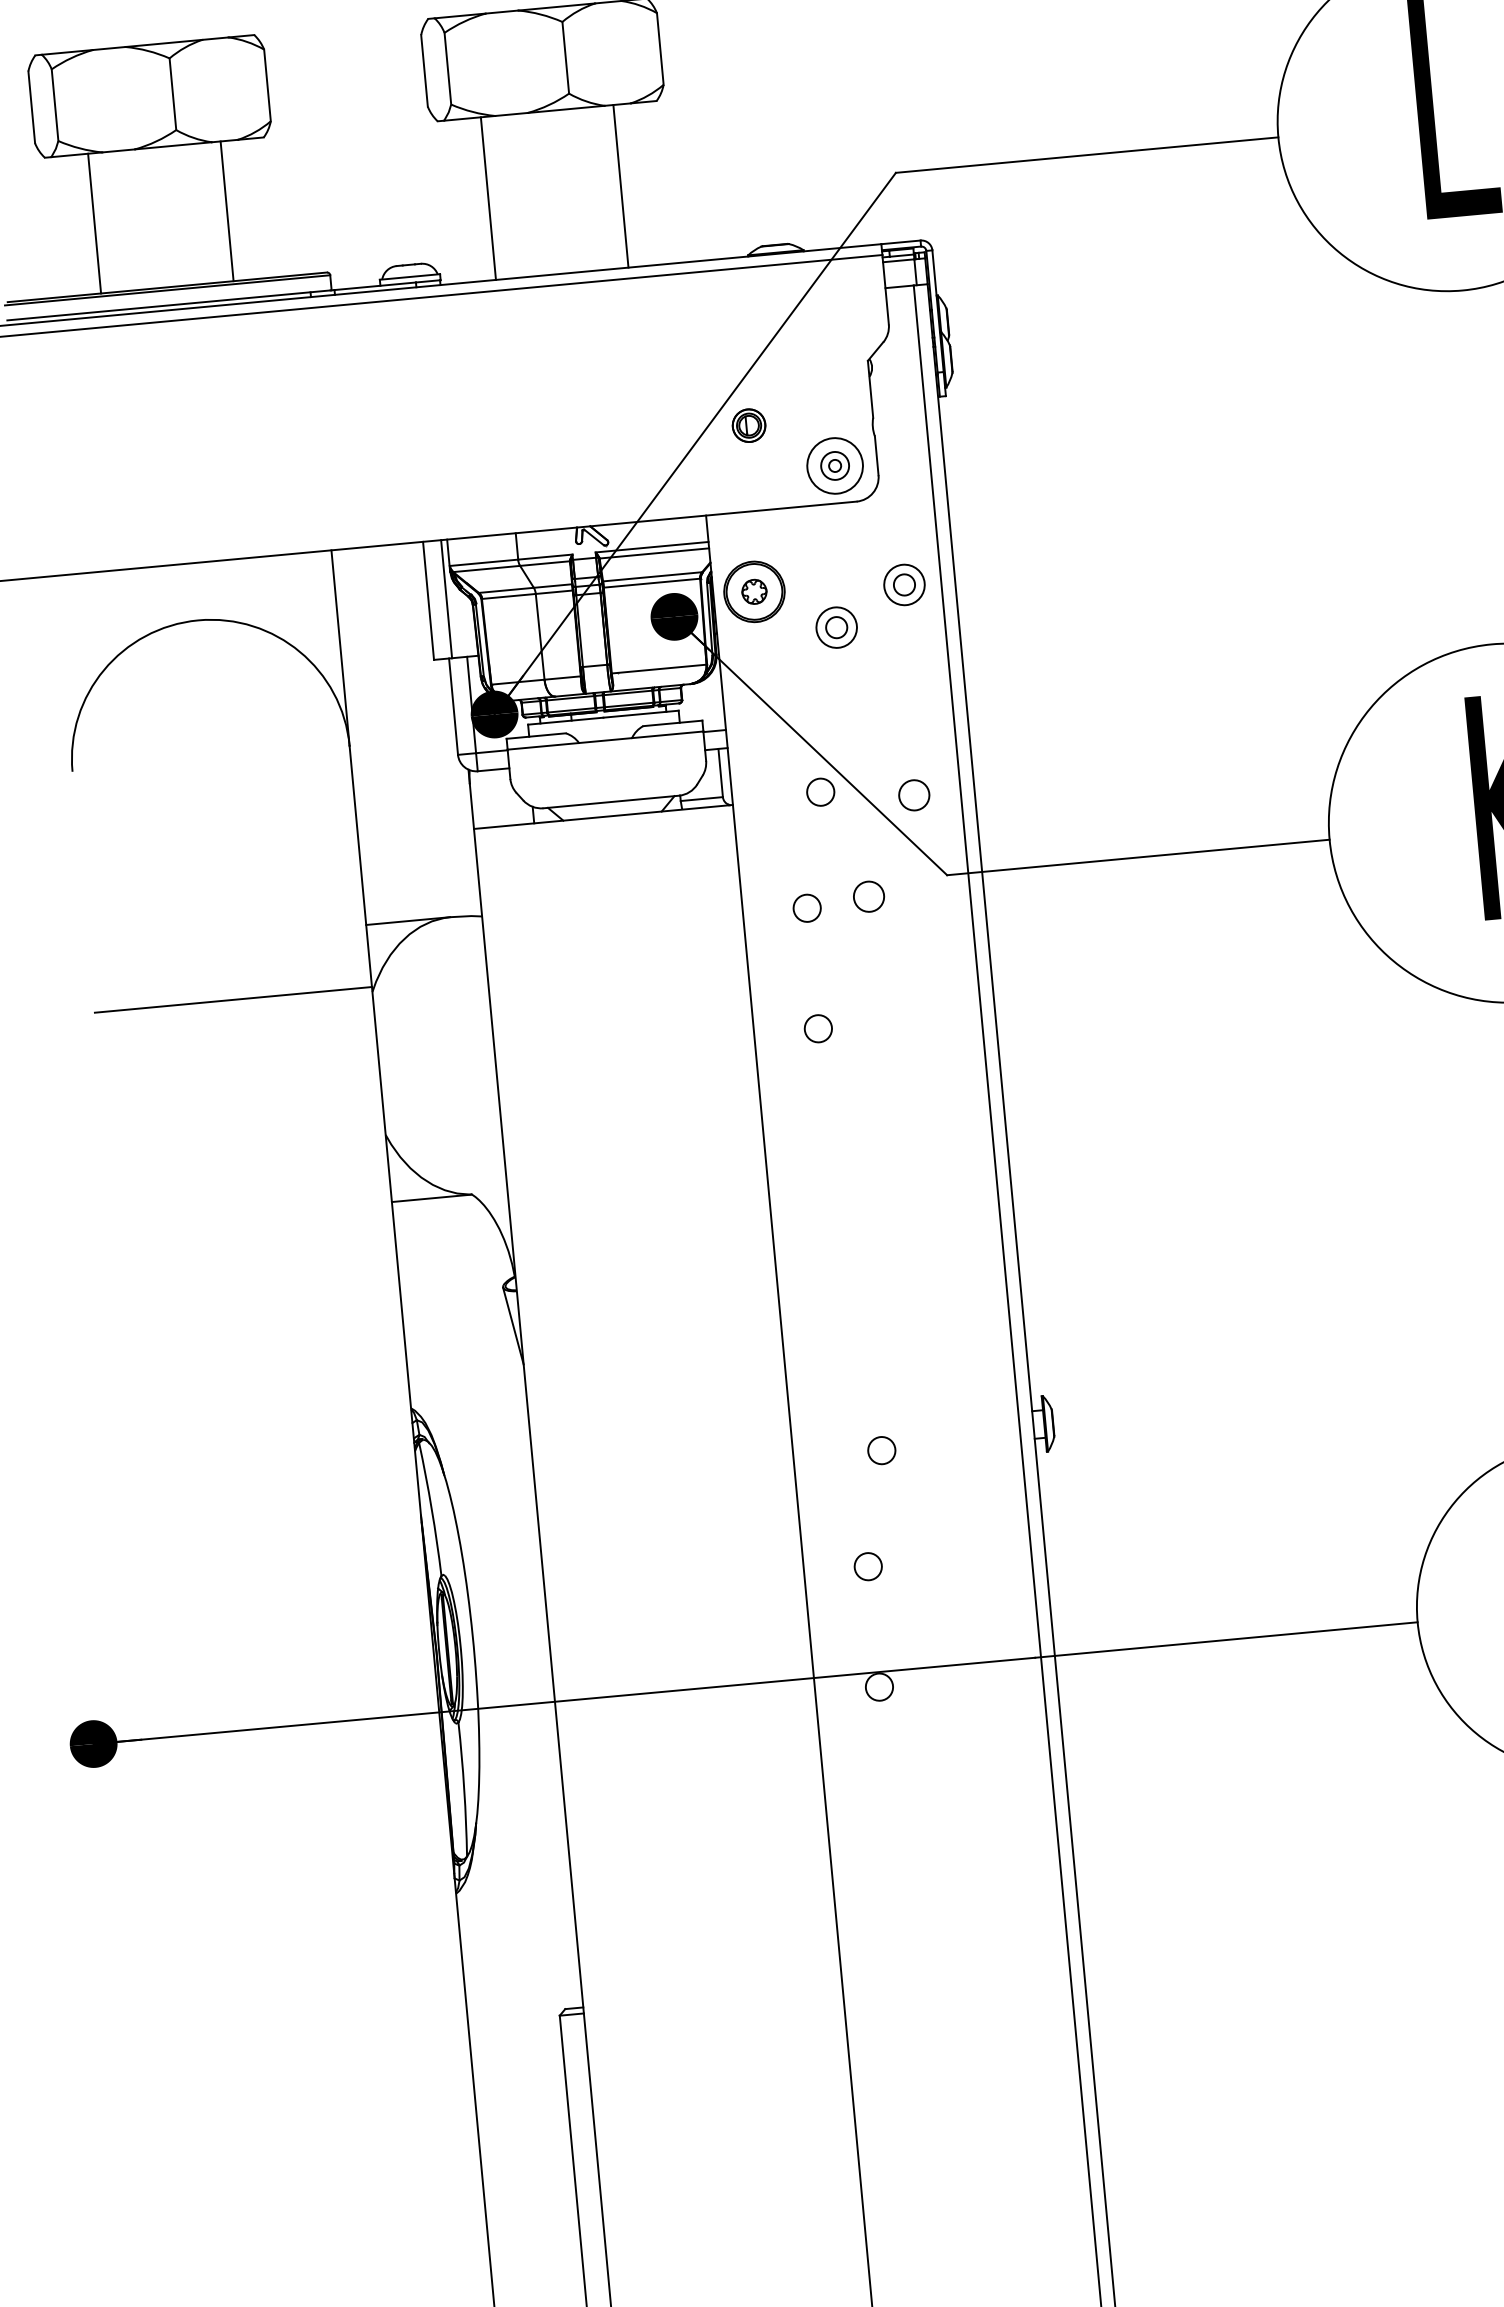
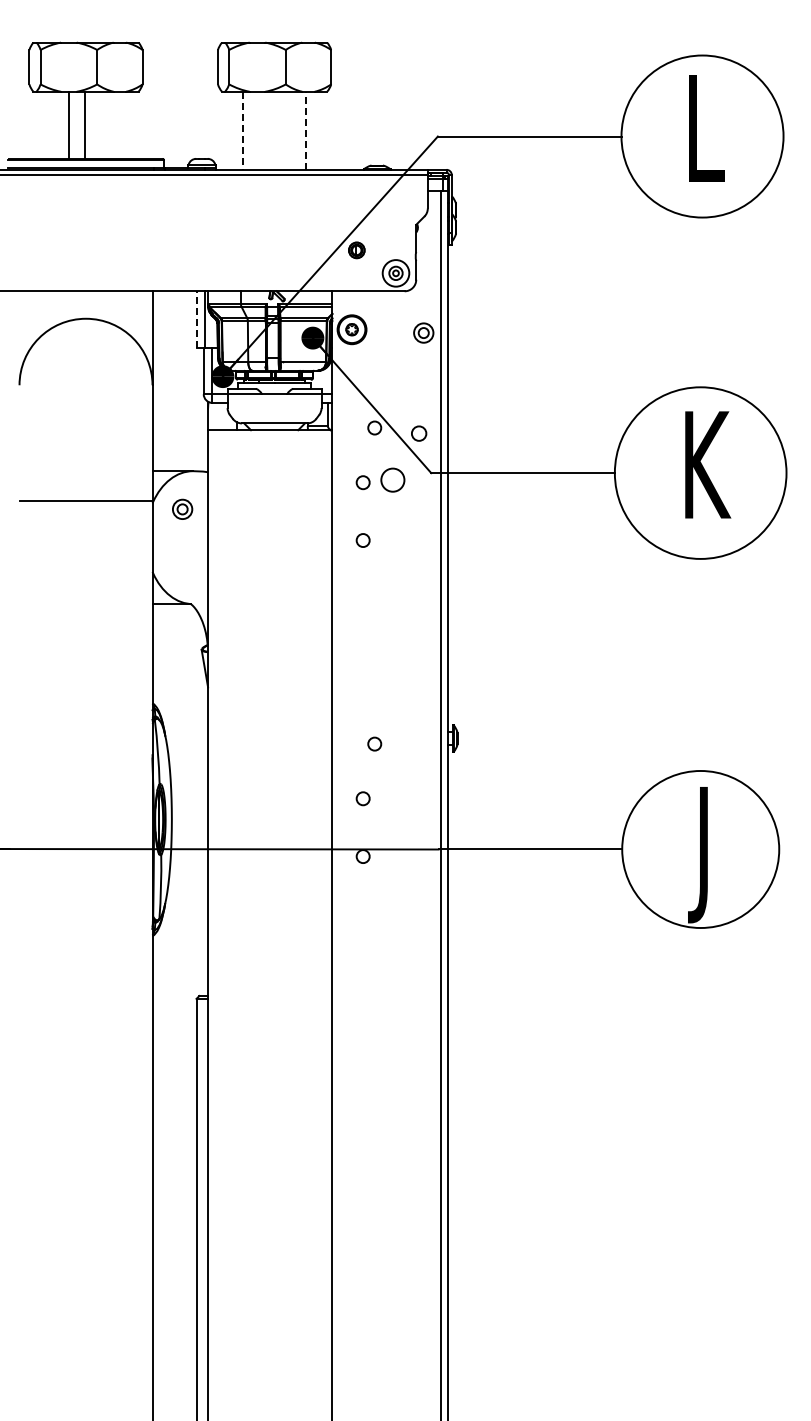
line: (621, 185) -> (306, 130), solid -> dashed
line: (487, 200) -> (242, 131), solid -> dashed
line: (226, 209) -> (68, 124), moved
line: (95, 221) -> (85, 124), moved
line: (428, 600) -> (196, 319), solid -> dashed
part: (836, 625) -> (182, 508), moved
circle: (869, 895) -> (393, 479), size x1.6

